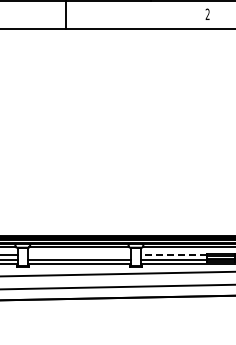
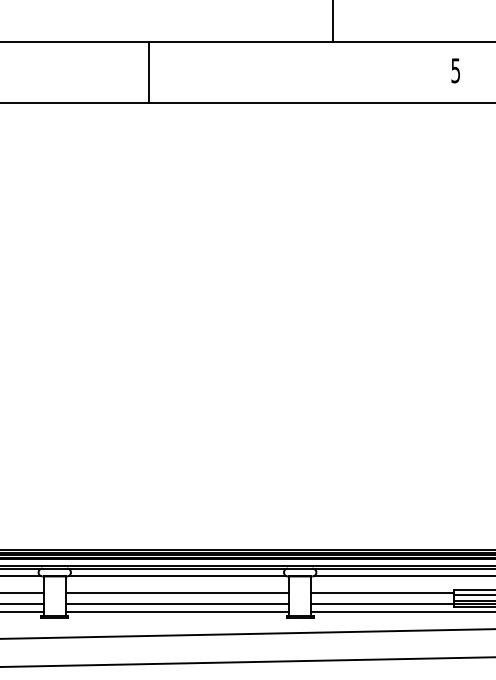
text: (207, 14) -> (455, 70), 2 -> 5
line: (78, 255) -> (175, 593), added
line: (173, 255) -> (381, 593), dashed -> solid

